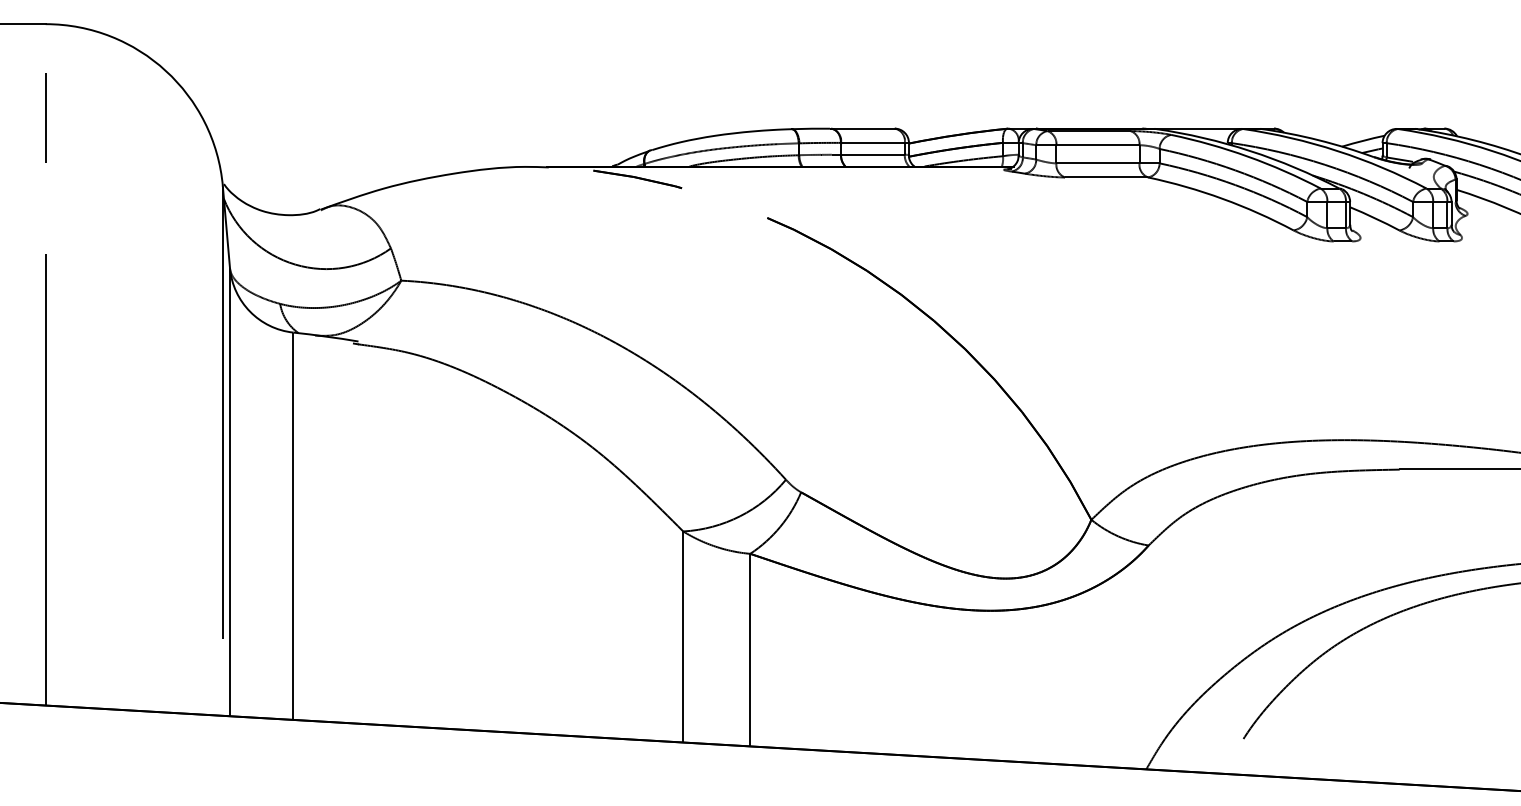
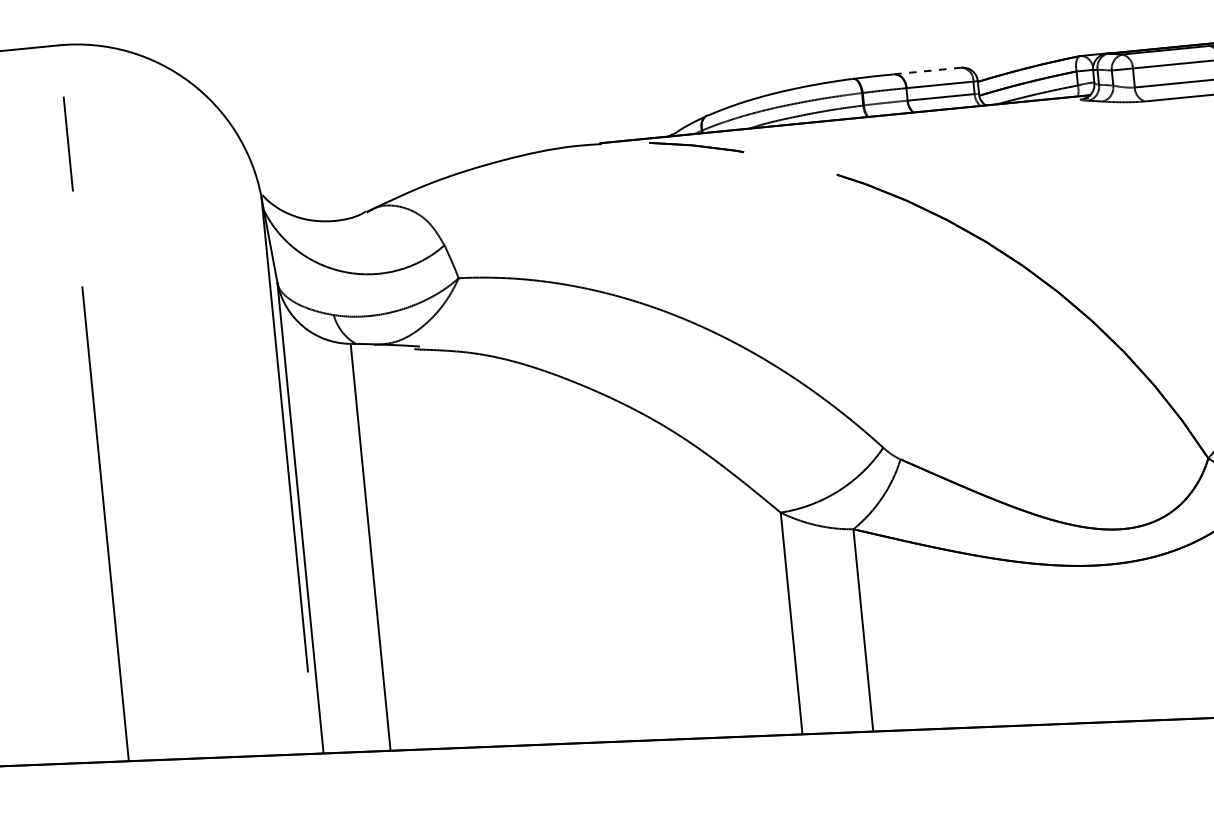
line: (862, 128) -> (927, 70), solid -> dashed

